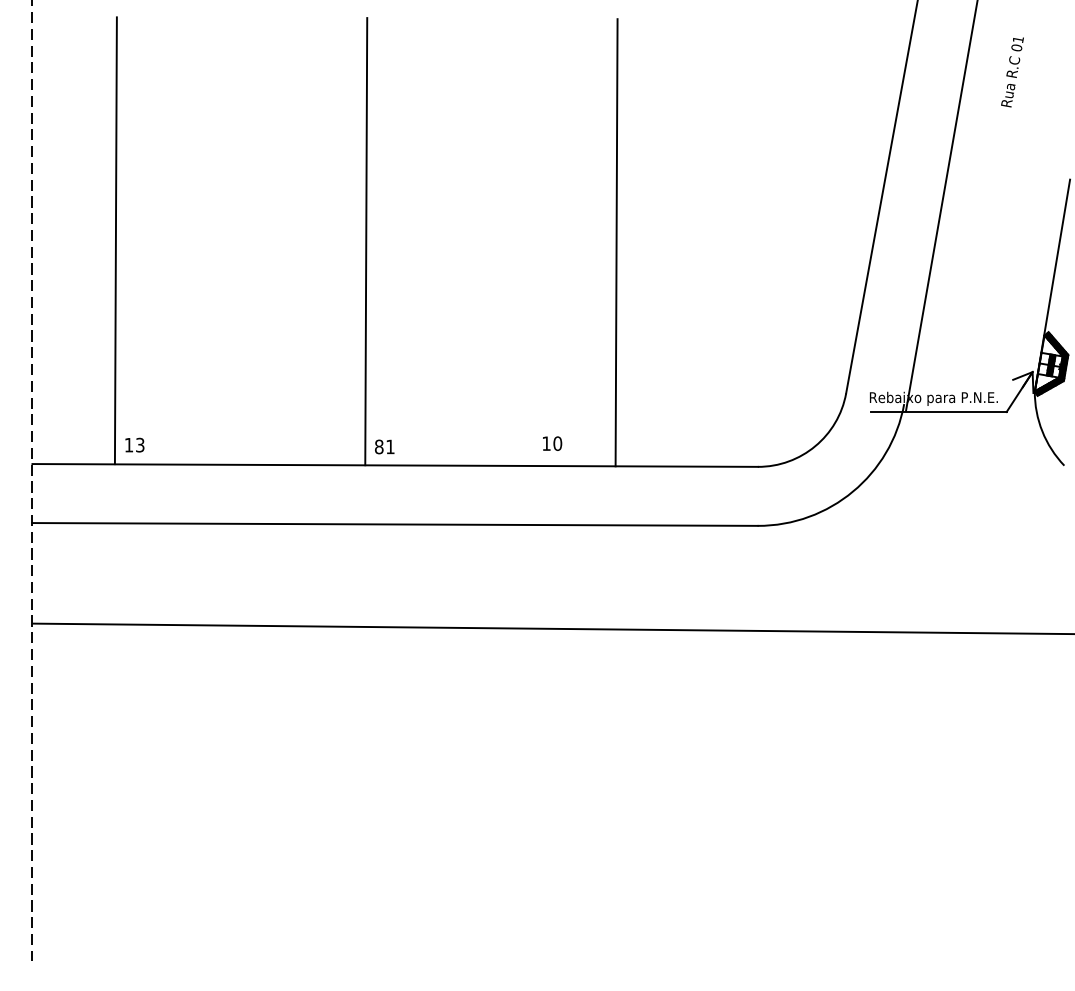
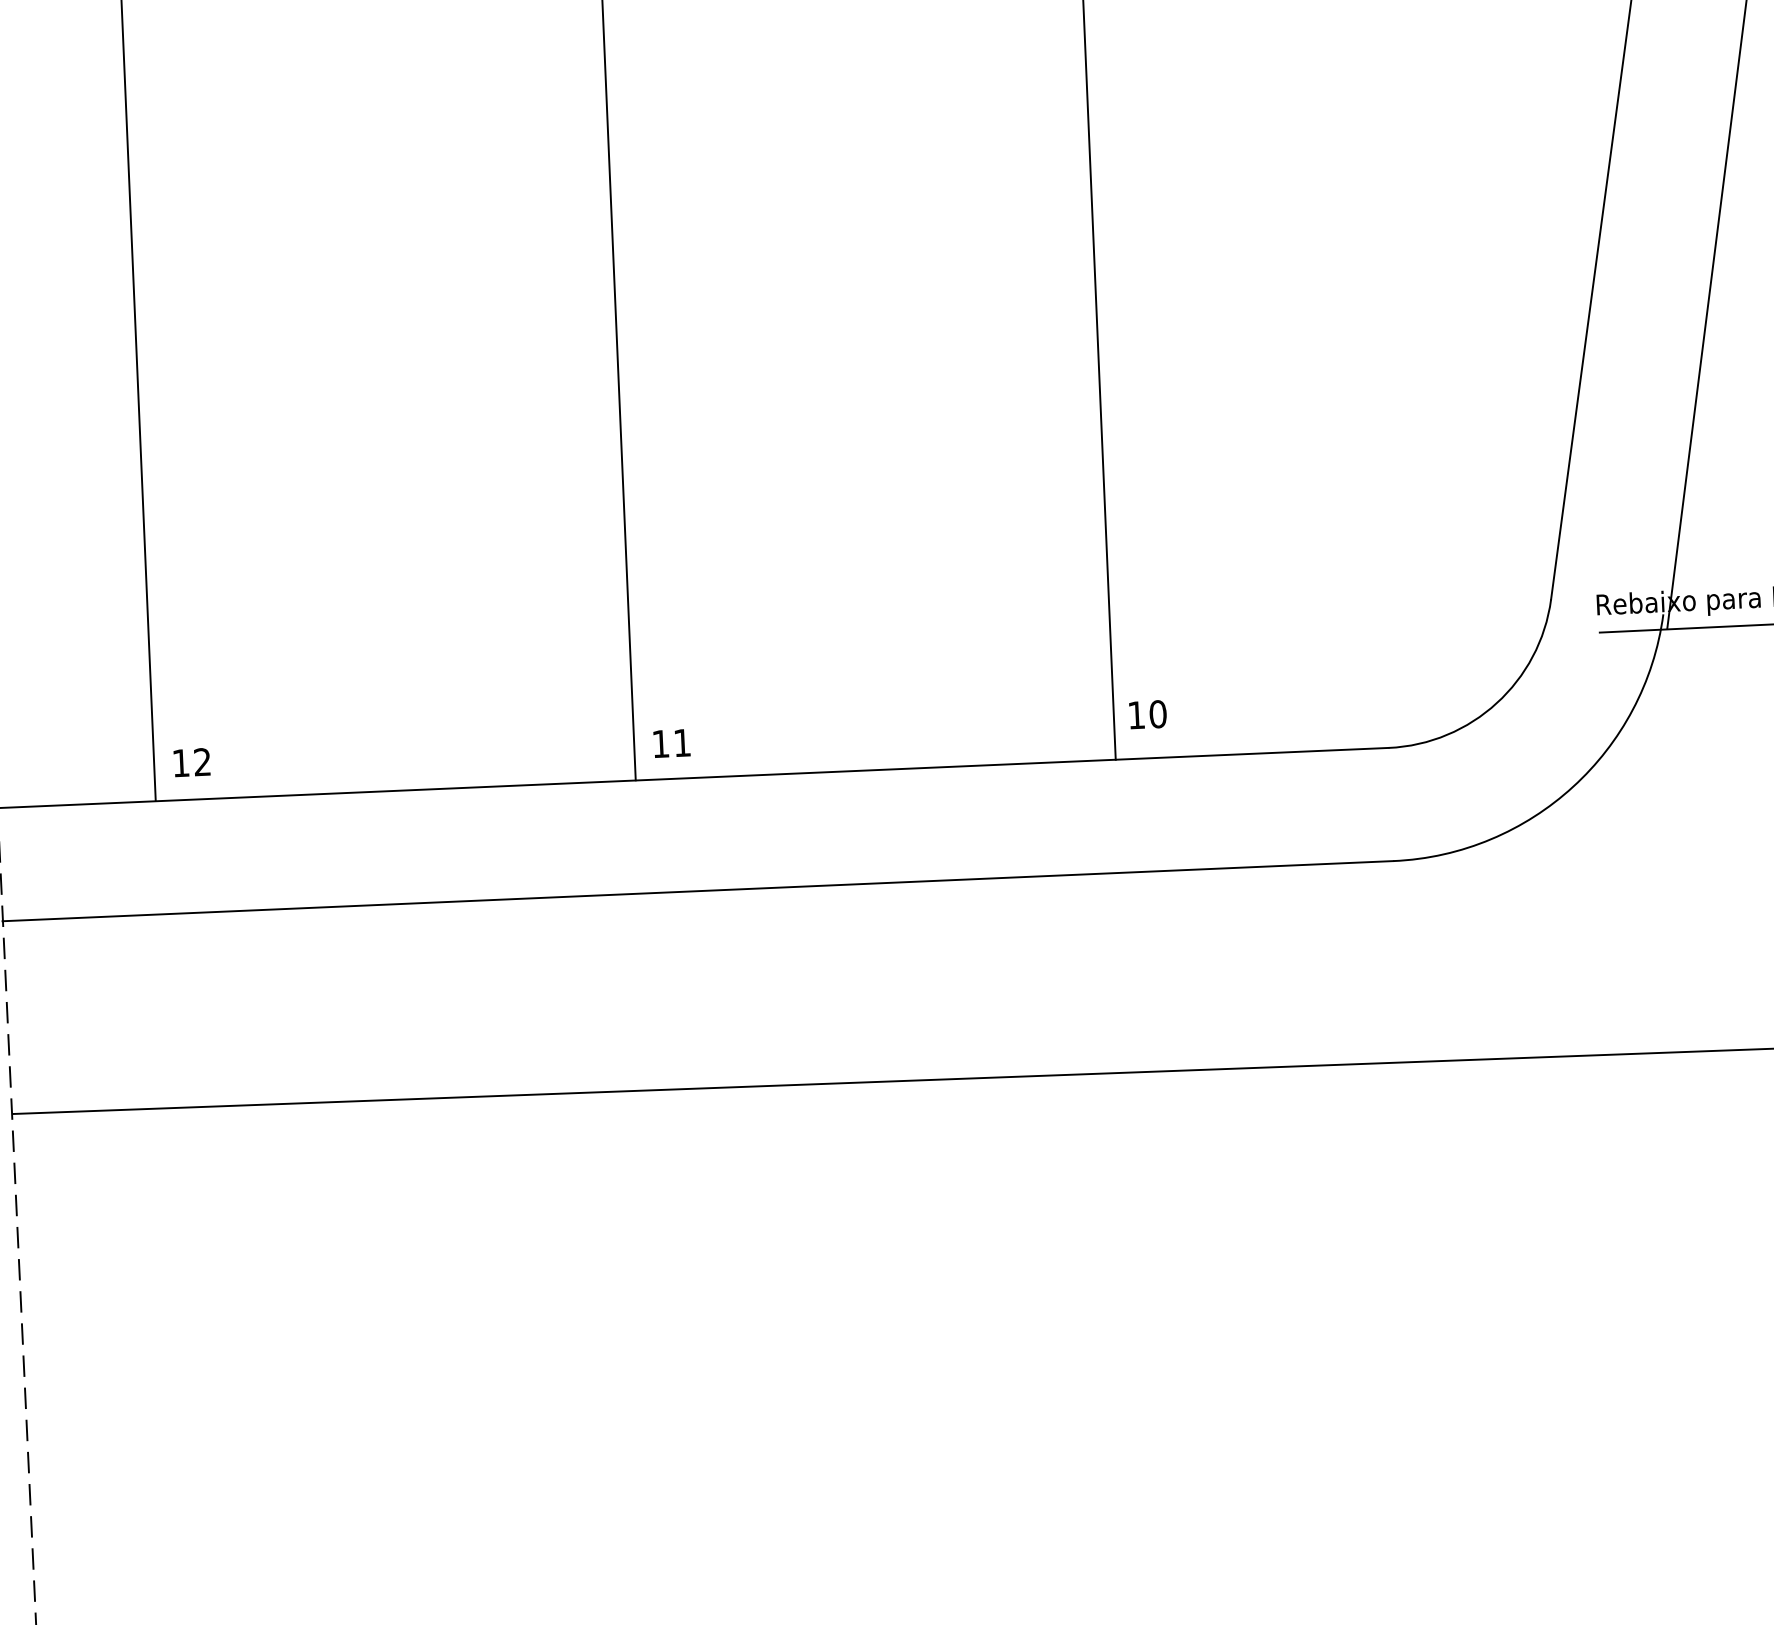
text: (552, 443) -> (1147, 714), moved
text: (140, 445) -> (203, 762), 13 -> 12
text: (379, 446) -> (661, 743), 81 -> 11

